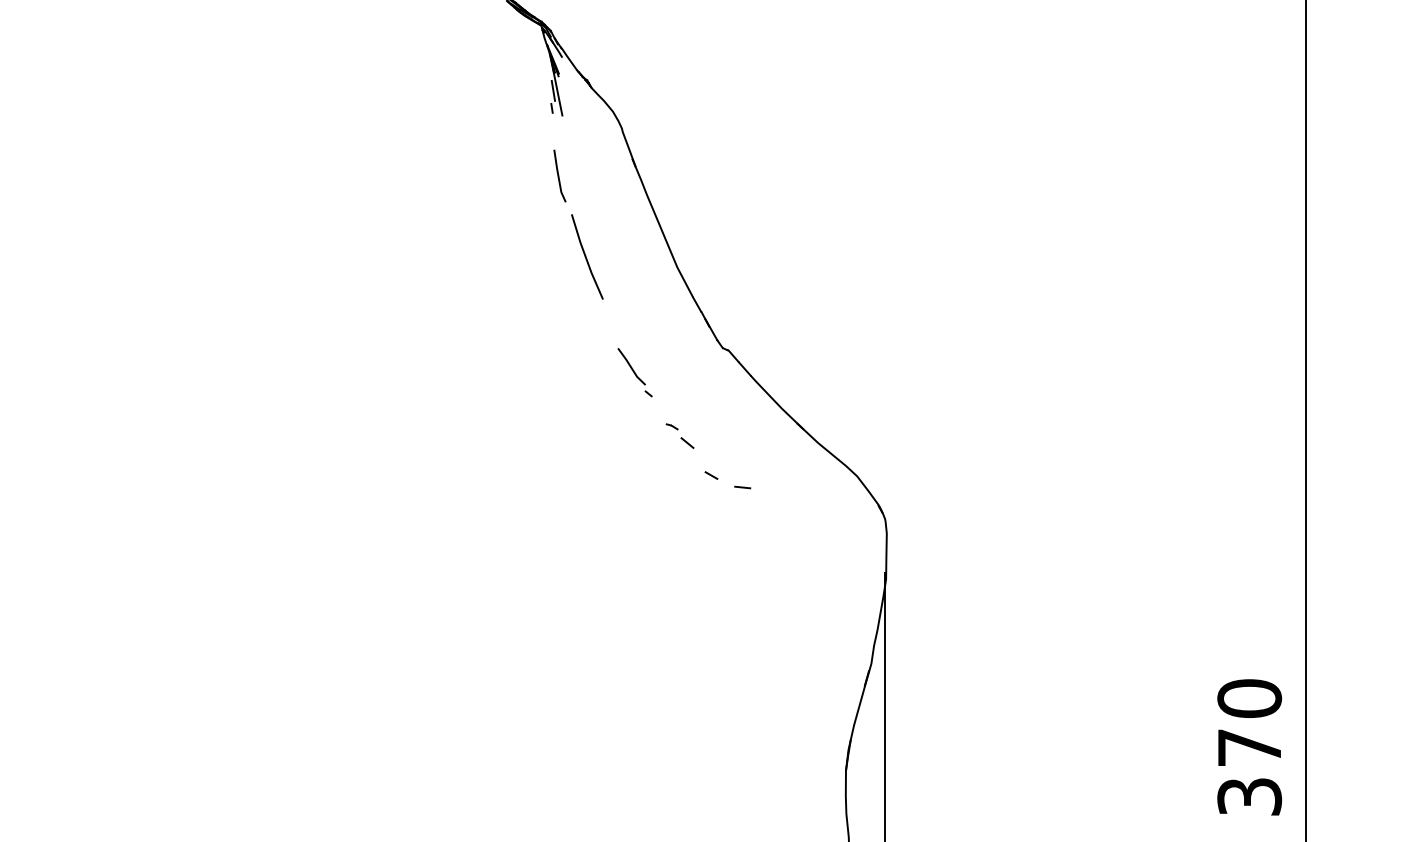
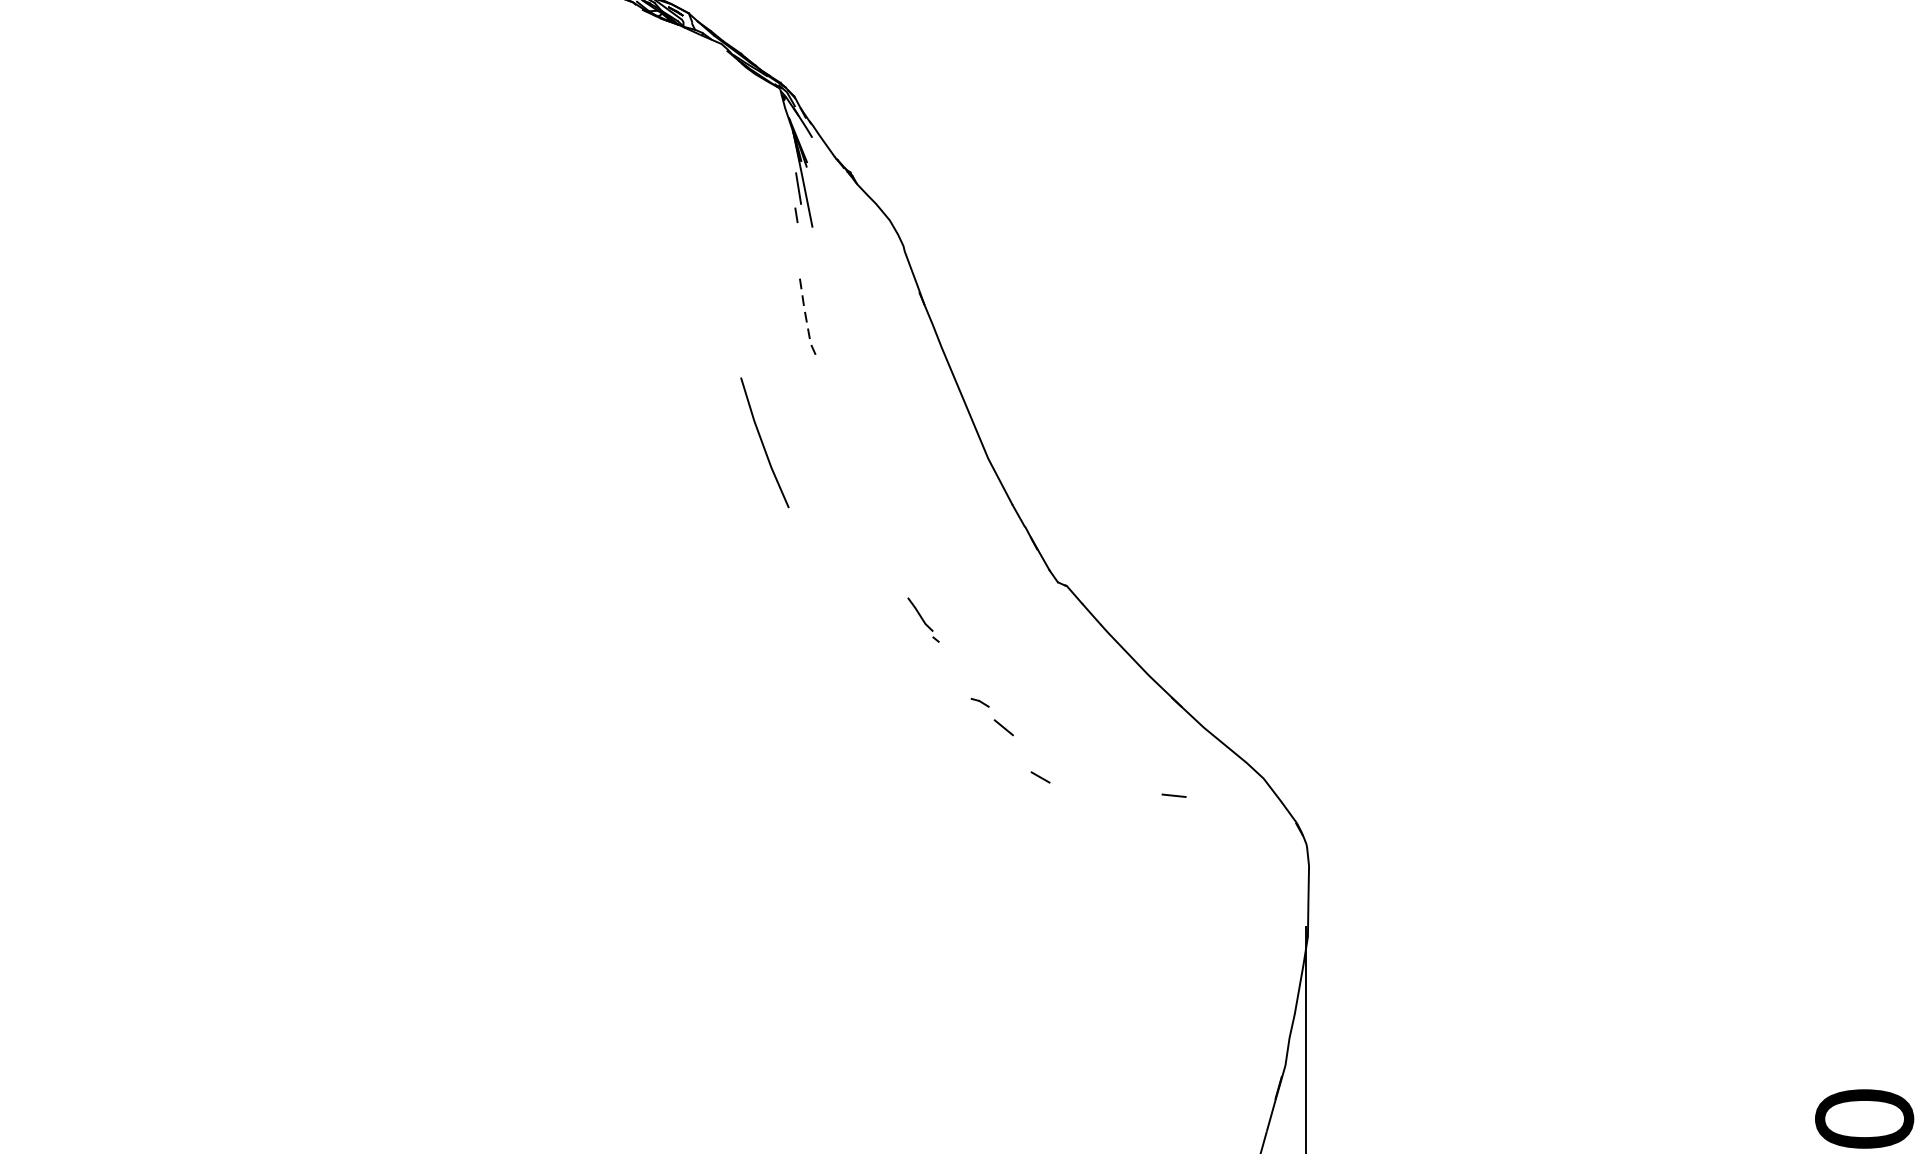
line: (558, 176) -> (806, 319), solid -> dashed
line: (586, 256) -> (763, 442), moved
part: (634, 372) -> (922, 619), size x0.6
line: (742, 487) -> (1173, 795), moved

